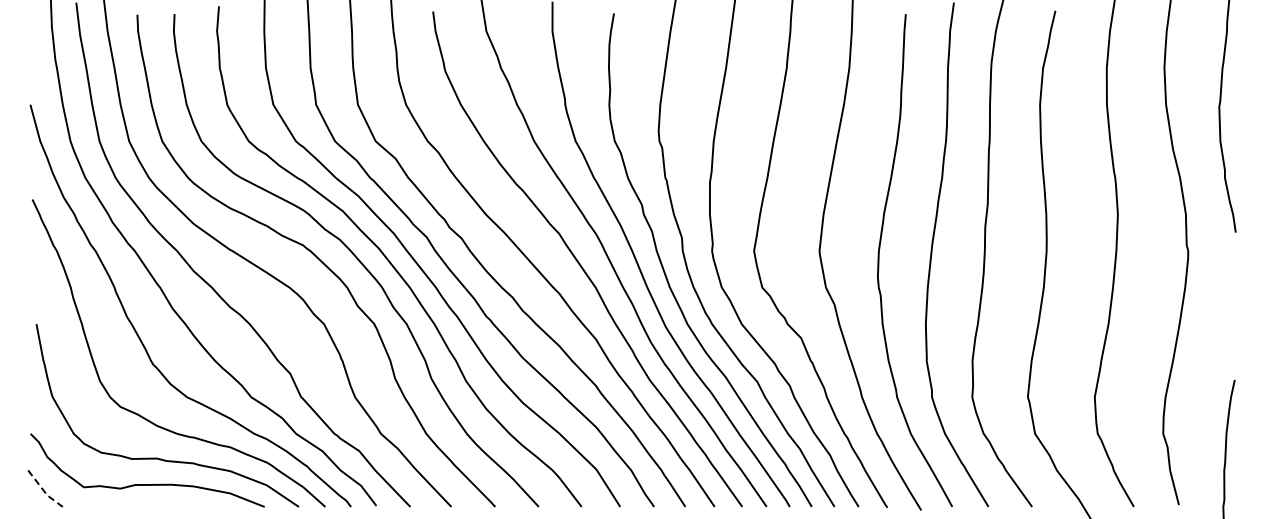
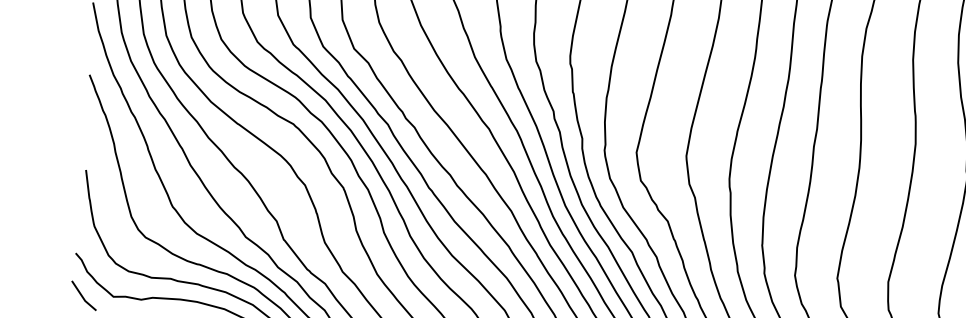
line: (44, 491) -> (83, 297), dashed -> solid

